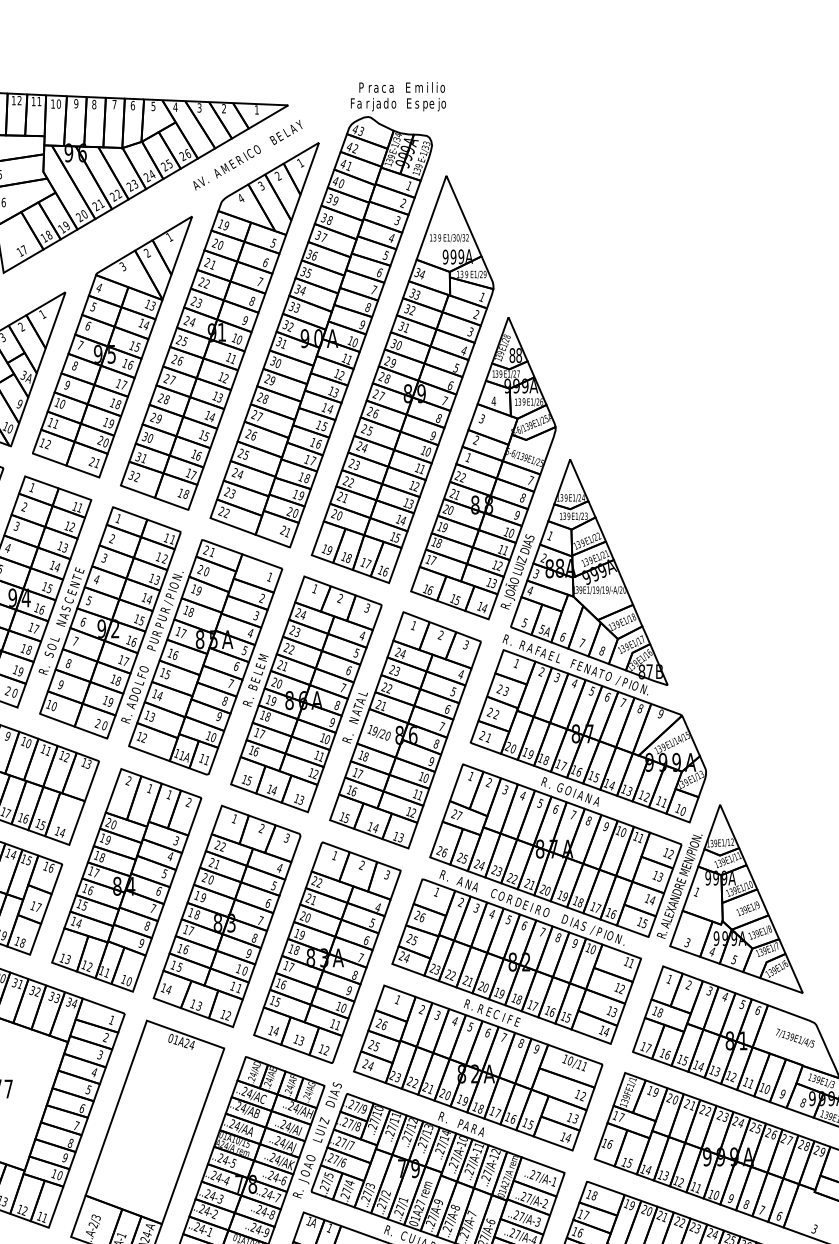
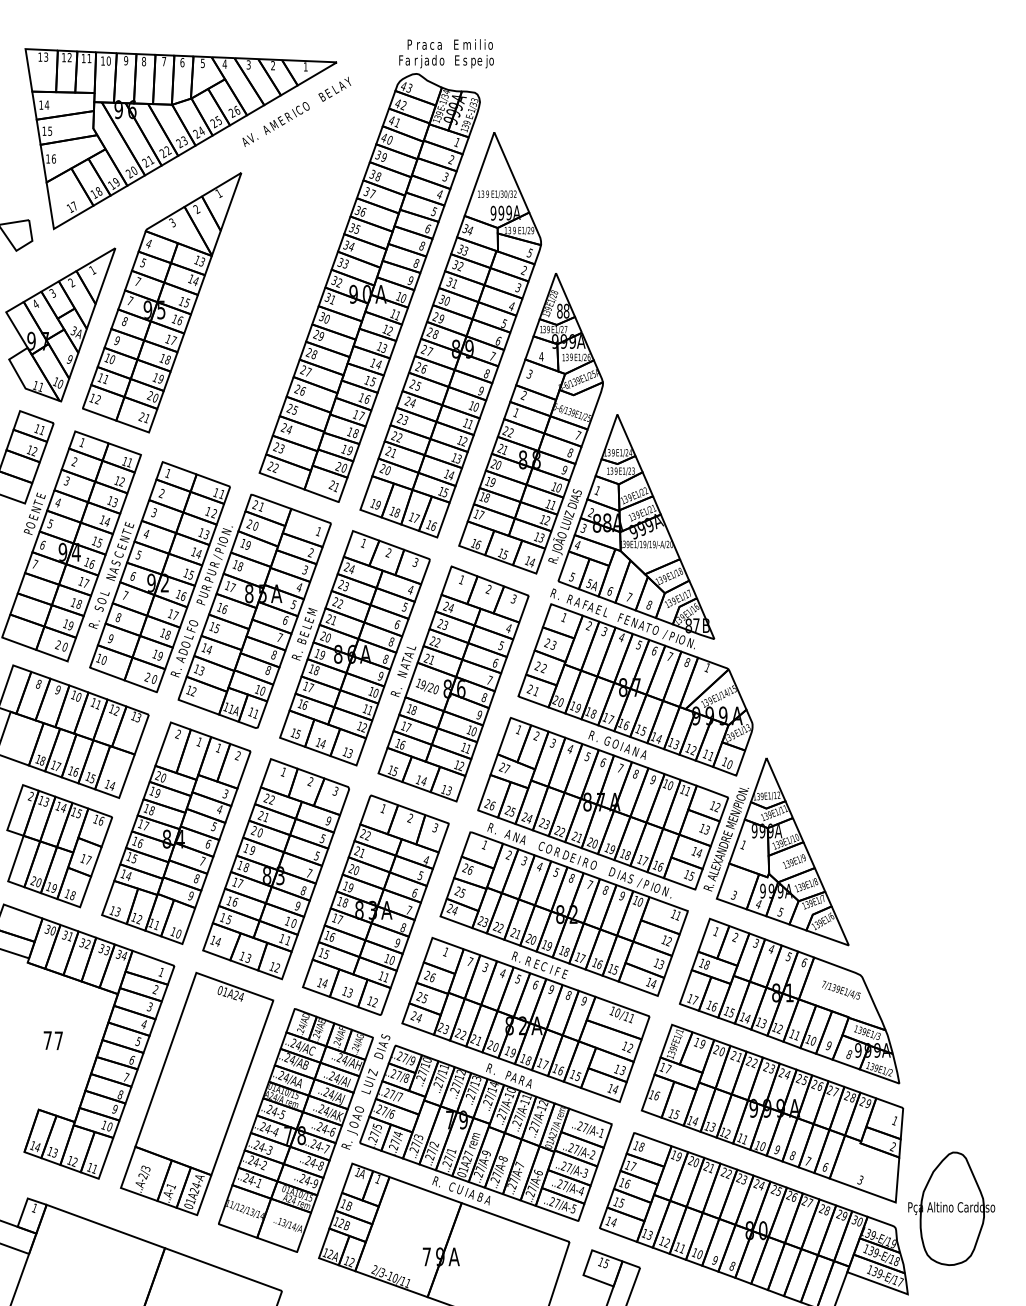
text: (374, 289) -> (422, 245), 7 -> 8
text: (481, 296) -> (529, 252), 1 -> 5
text: (88, 325) -> (138, 281), 6 -> 7
part: (219, 326) -> (268, 282), removed
text: (343, 687) -> (391, 641), 7 -> 8
text: (660, 713) -> (707, 667), 9 -> 1
text: (219, 716) -> (268, 670), 9 -> 8
text: (279, 867) -> (328, 820), 4 -> 9
text: (267, 902) -> (316, 855), 6 -> 5
text: (524, 925) -> (571, 878), 6 -> 8
text: (421, 1009) -> (469, 961), 2 -> 7
text: (503, 1036) -> (551, 988), 7 -> 9

